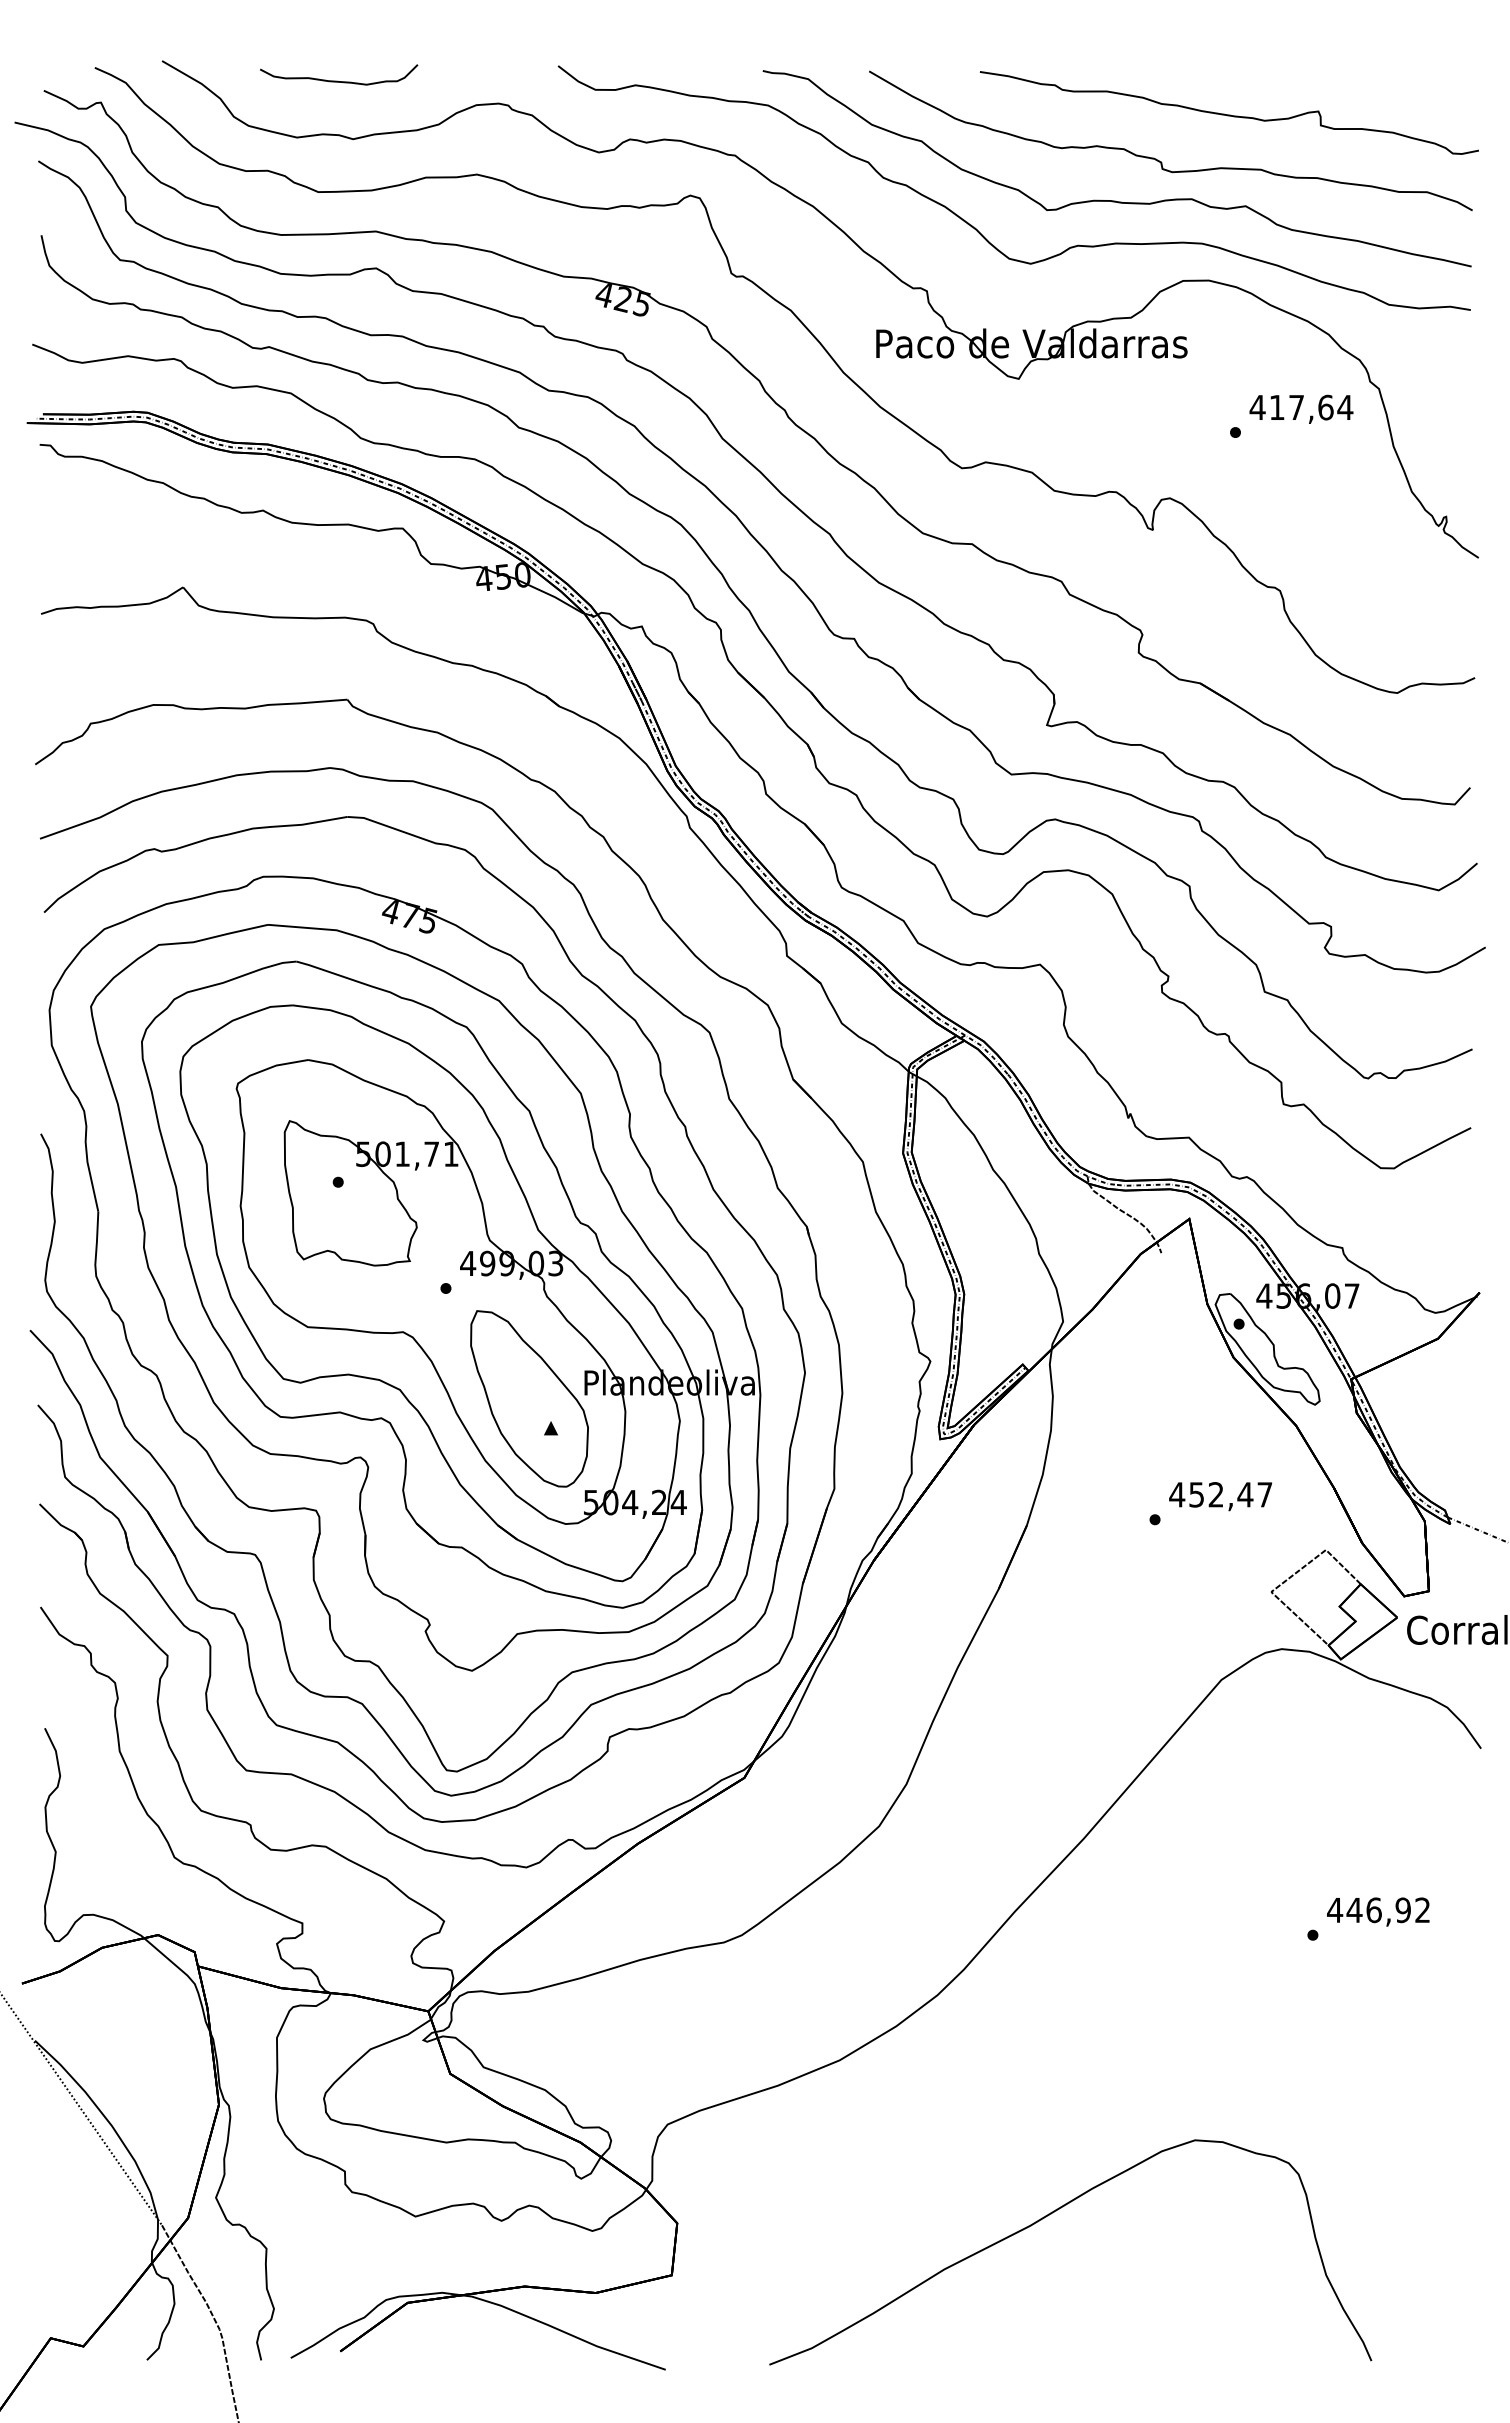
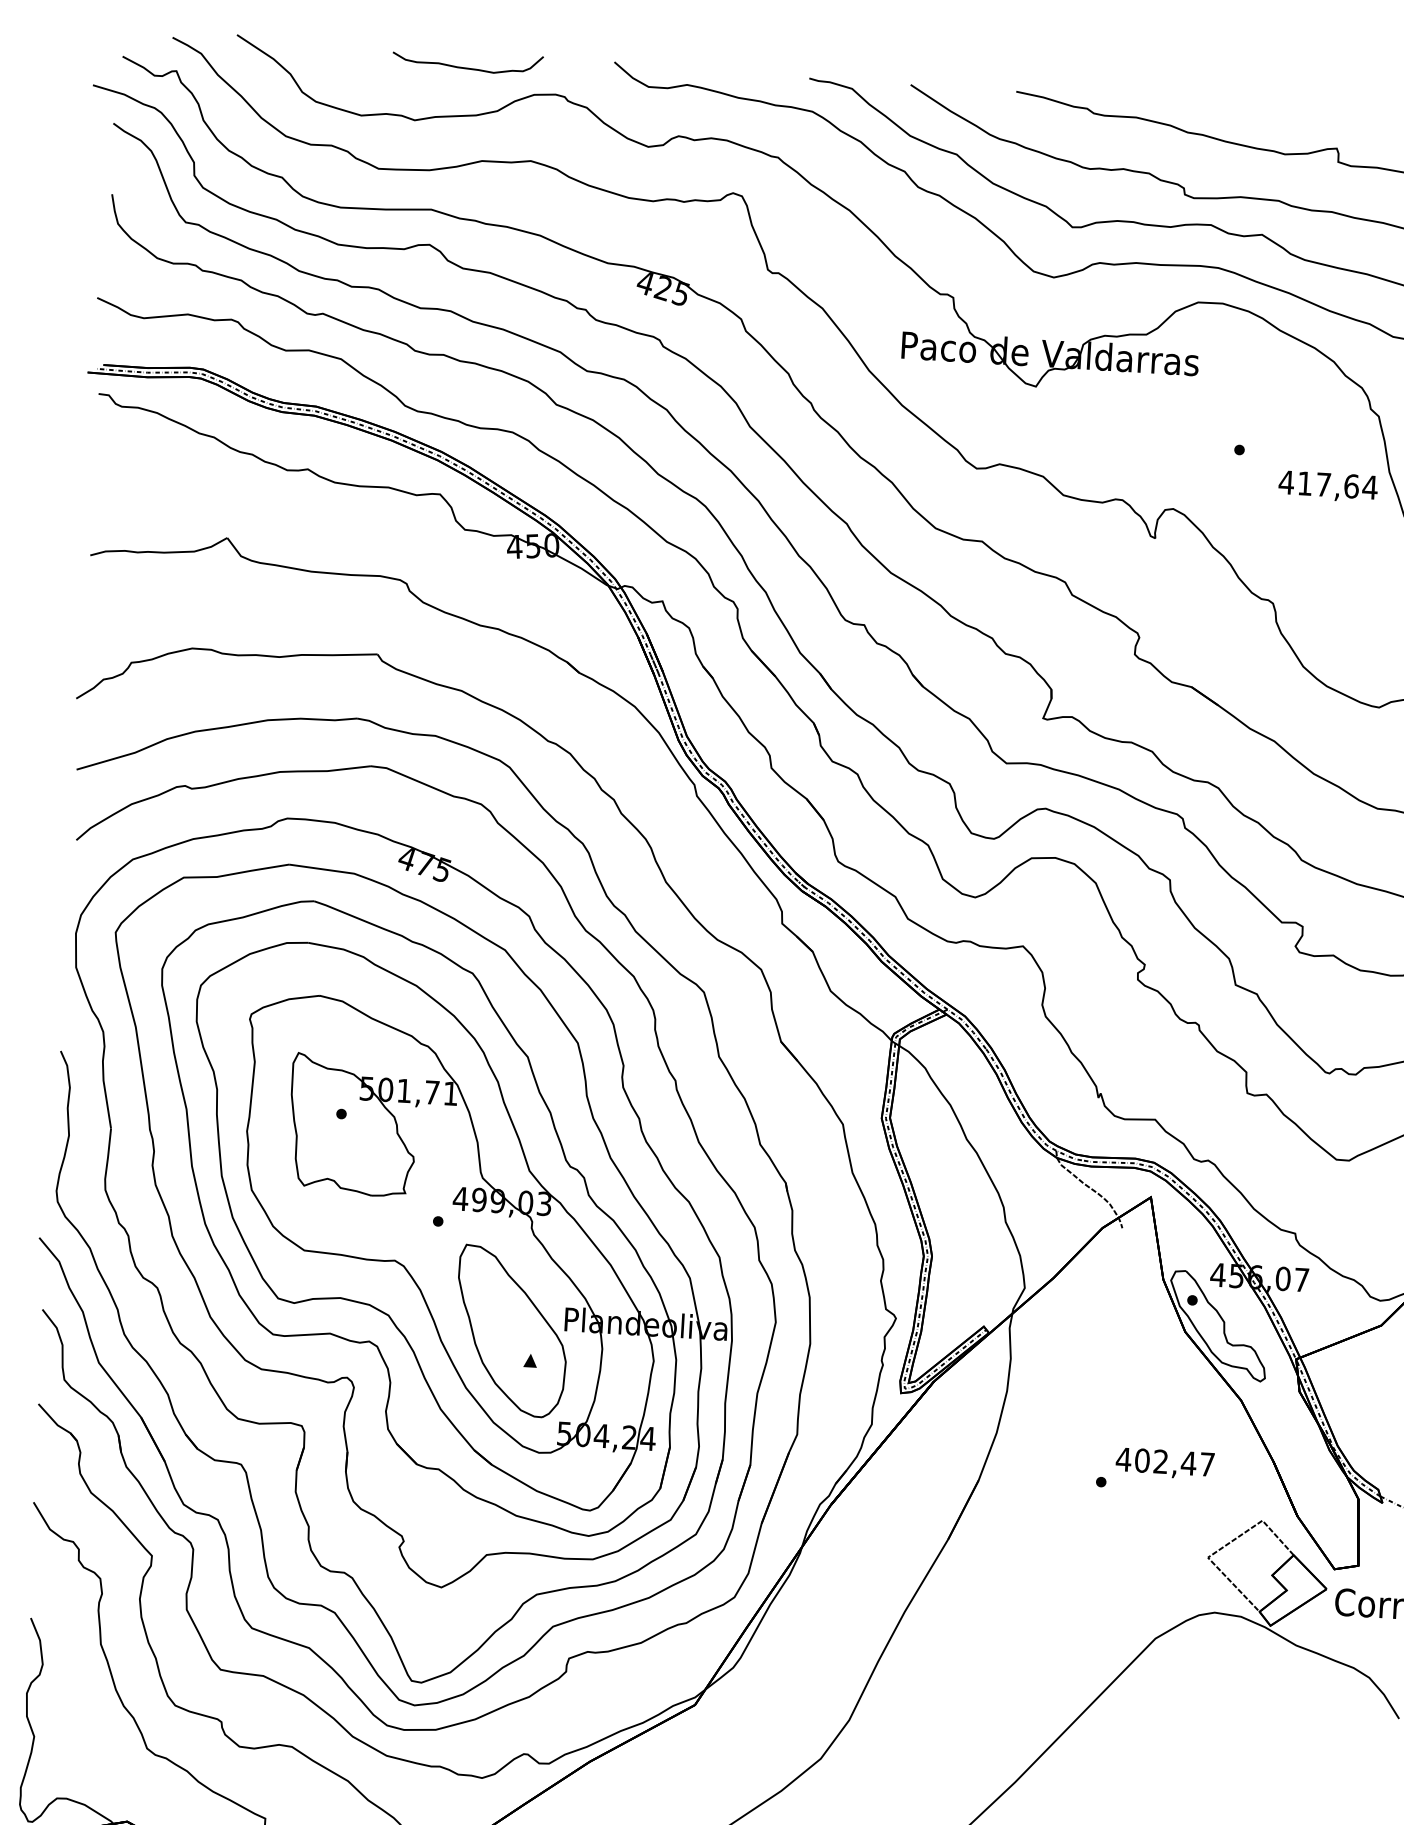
curve: (337, 80) -> (466, 67), moved
text: (1301, 408) -> (1328, 485), moved
text: (1196, 1494) -> (1142, 1460), 452,47 -> 402,47

